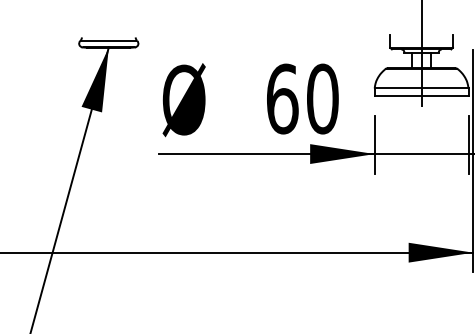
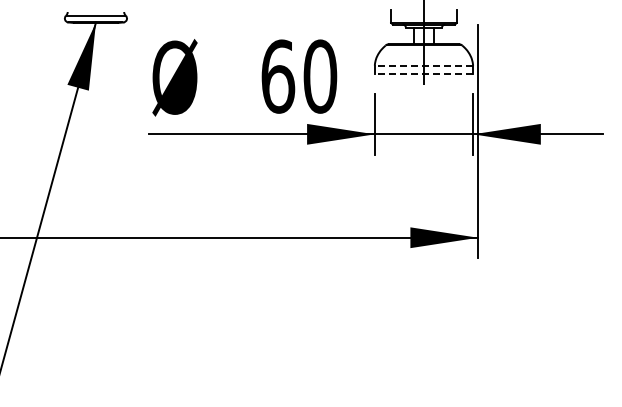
line: (421, 88) -> (423, 65), solid -> dashed
line: (421, 96) -> (423, 73), solid -> dashed

